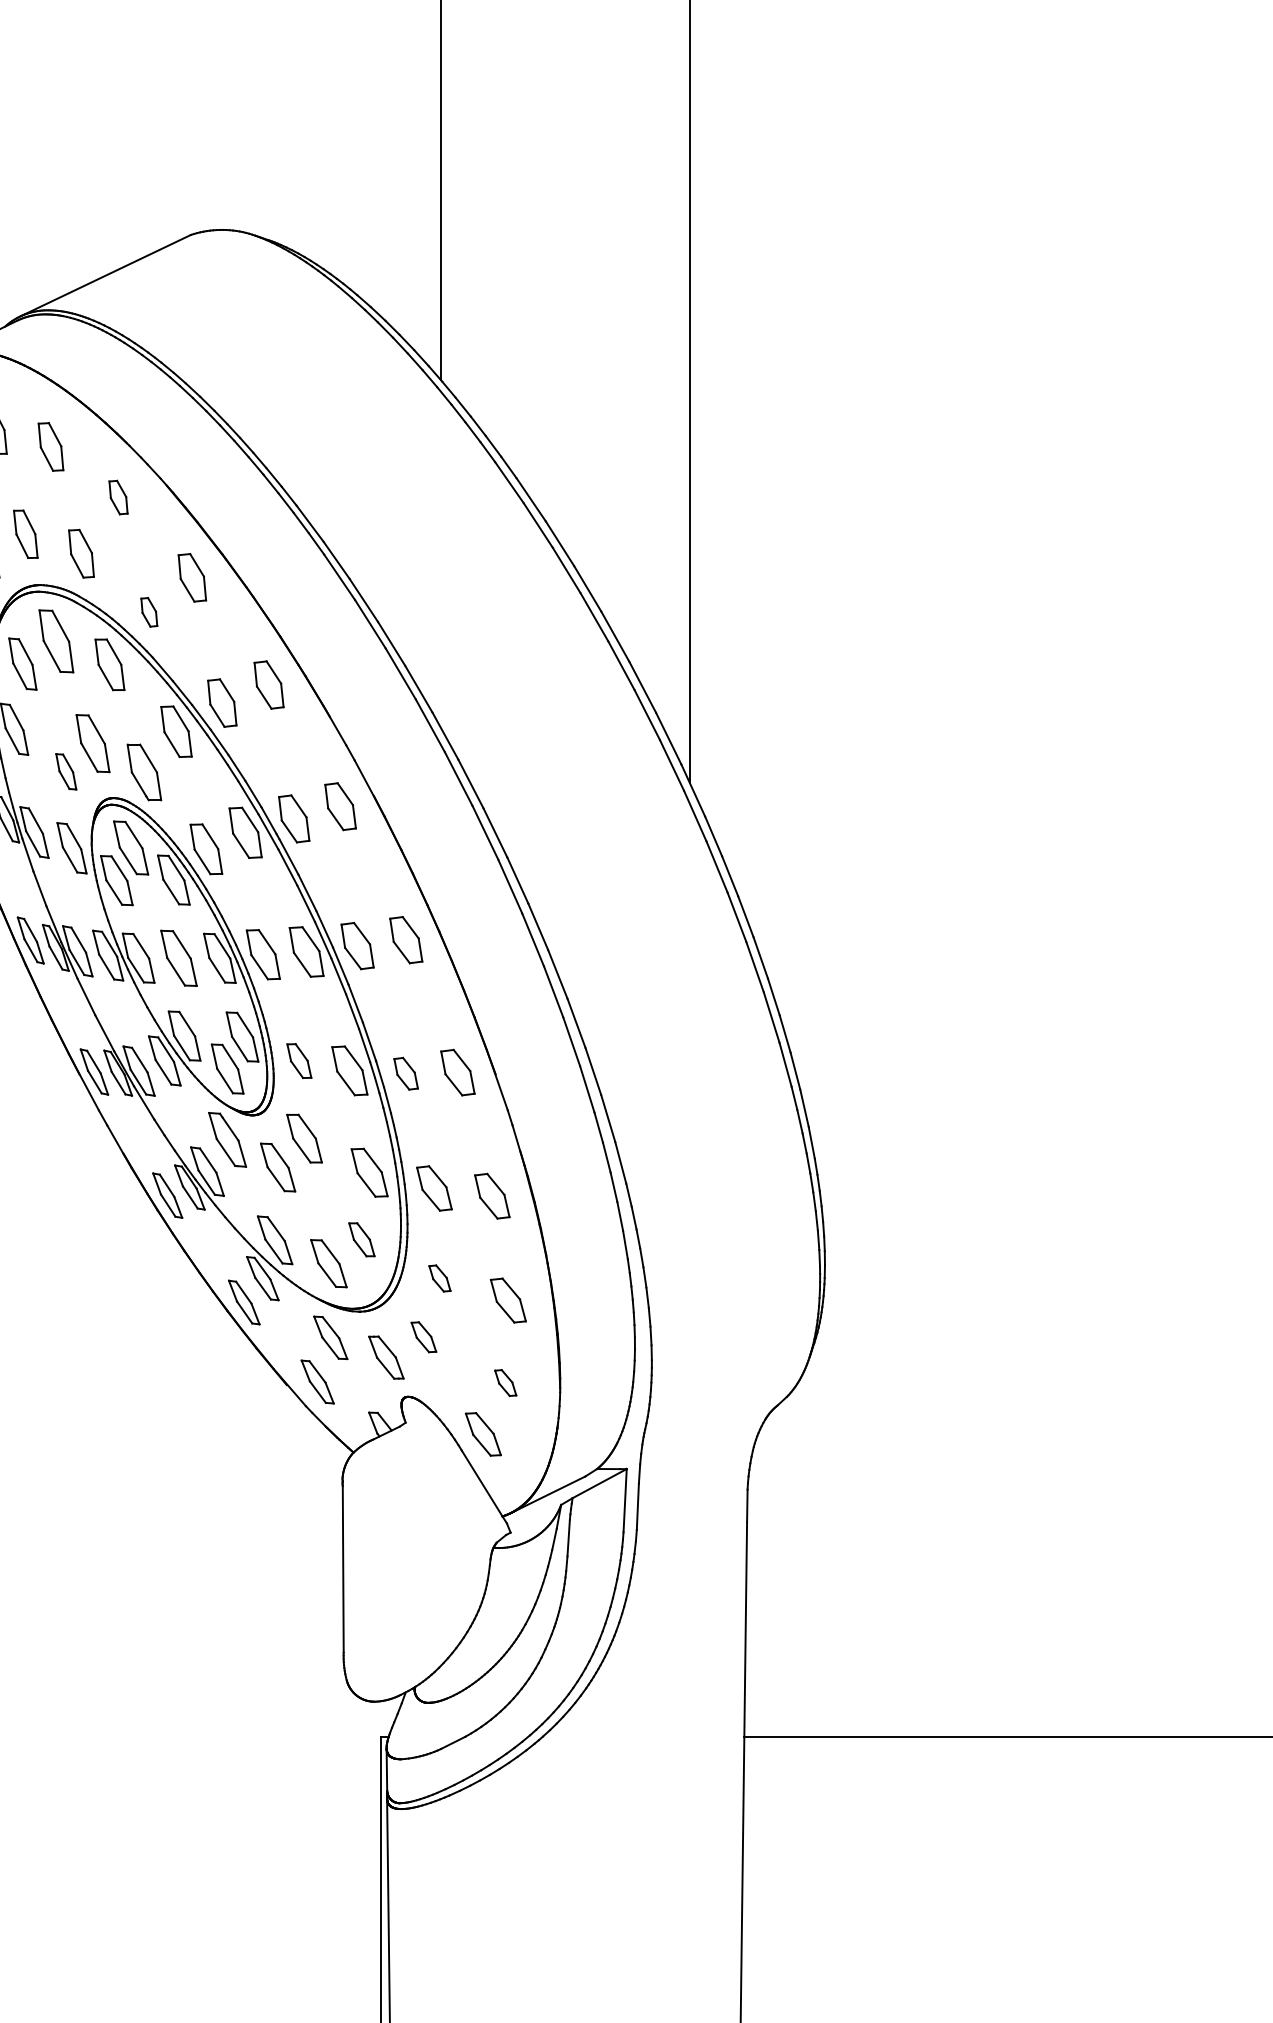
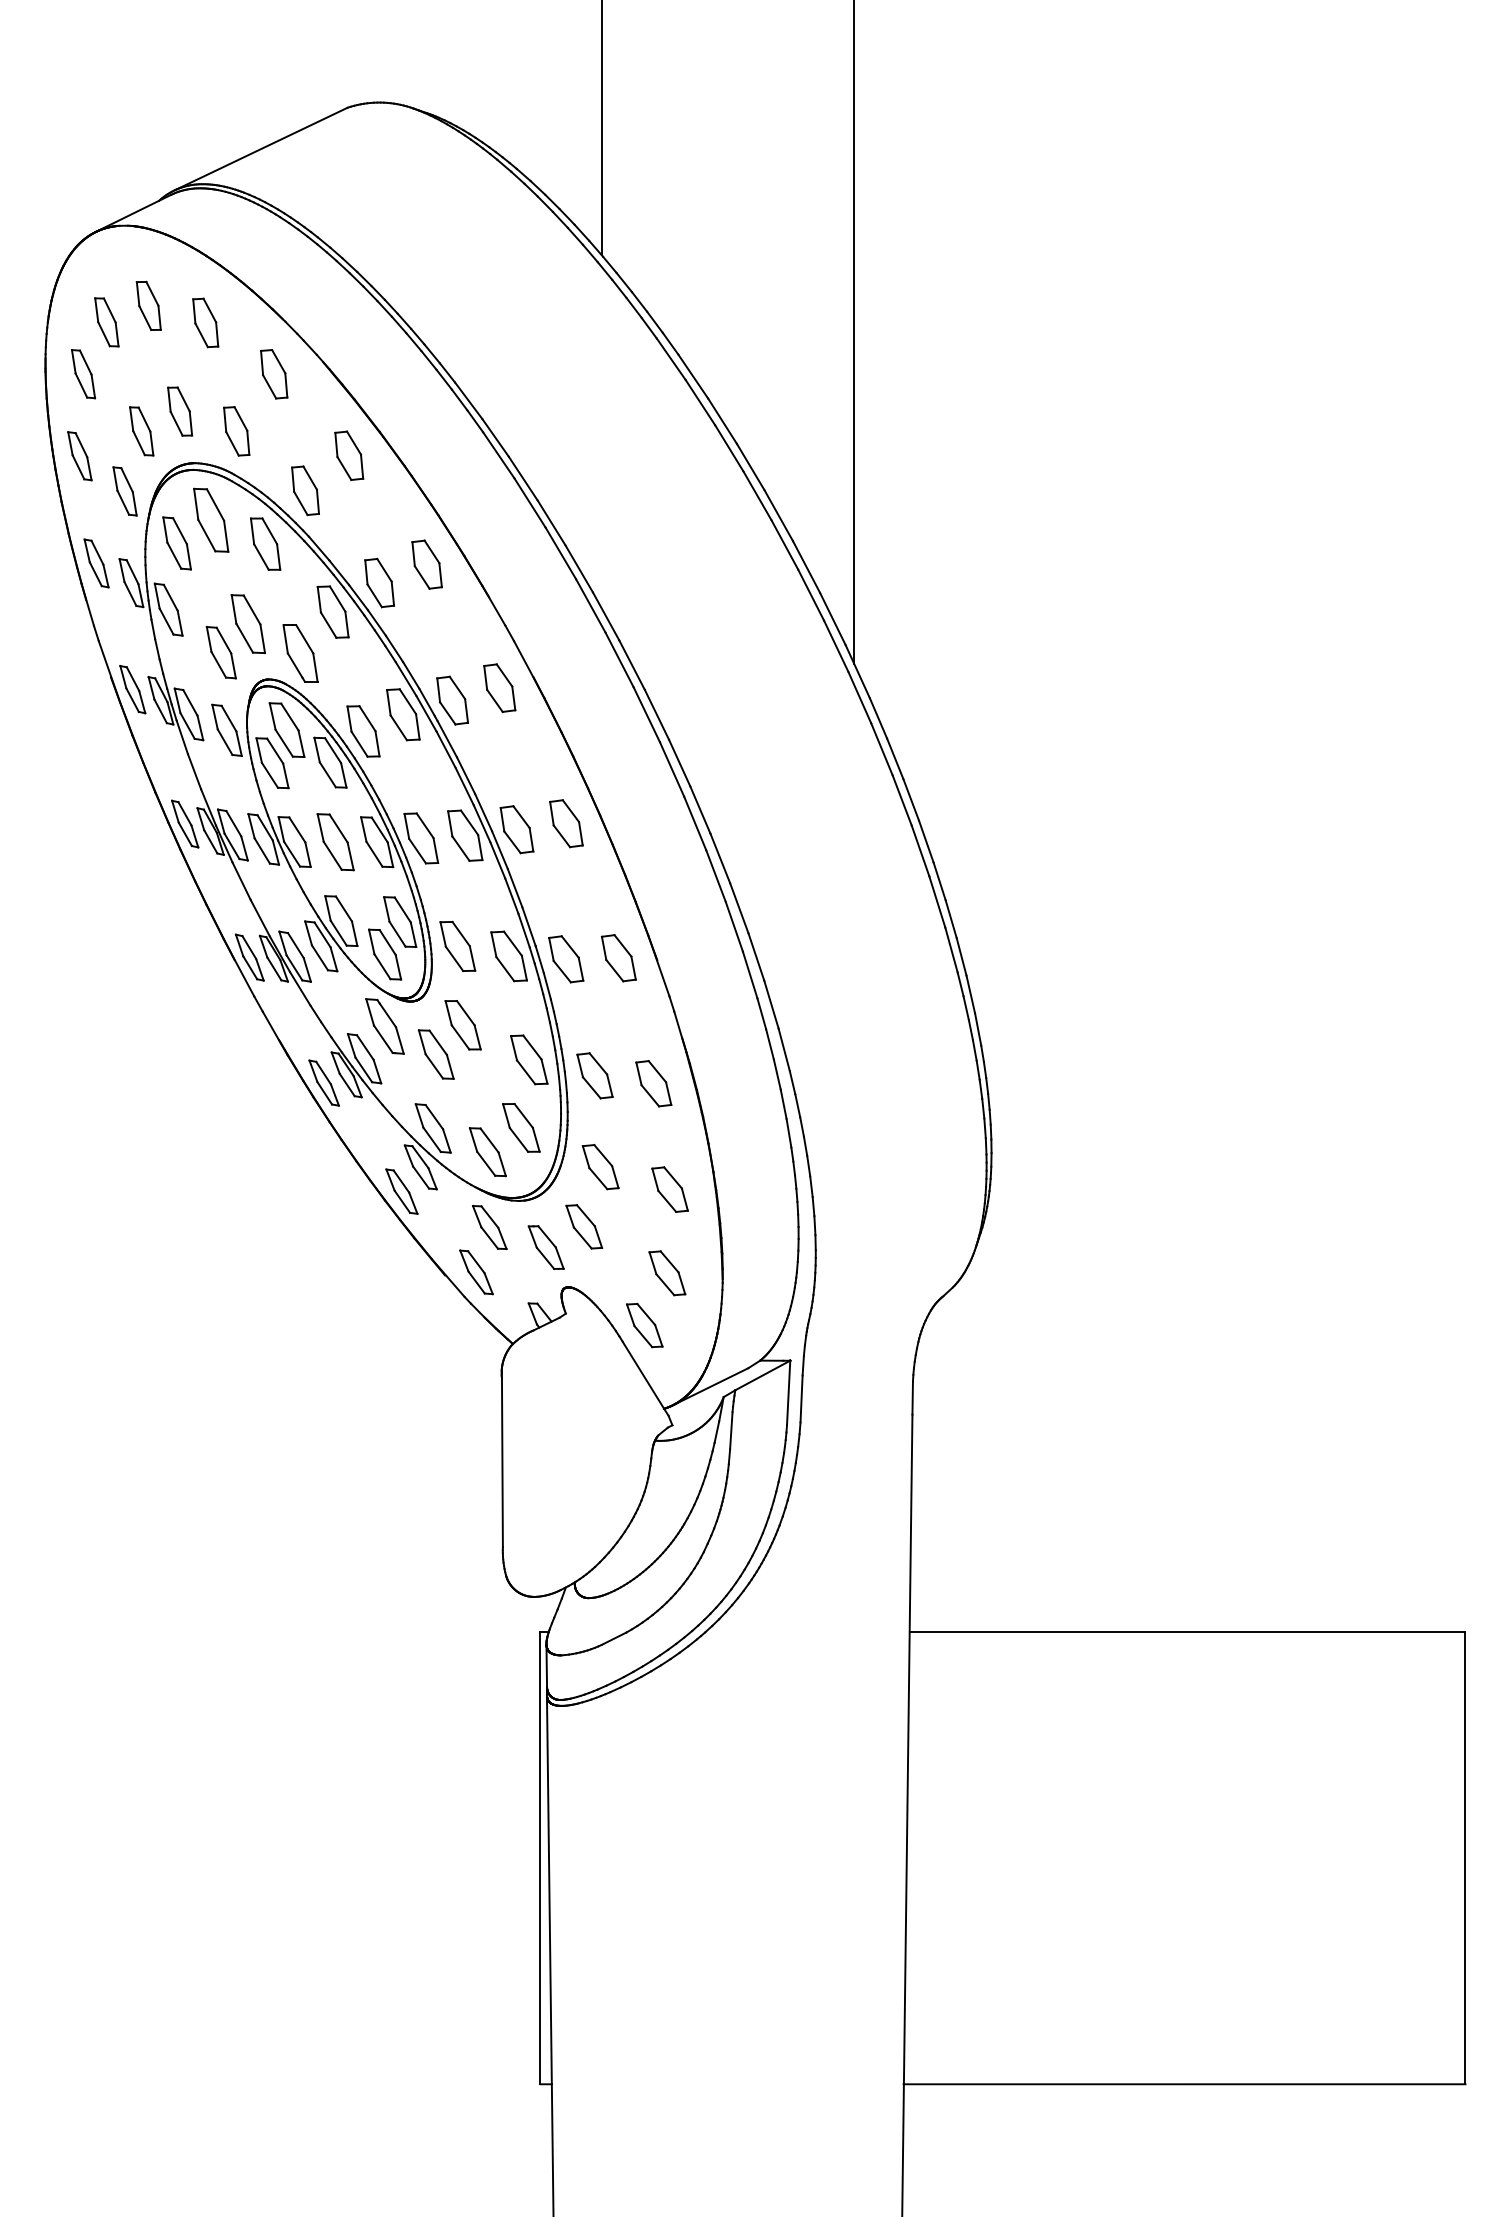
part: (118, 497) -> (274, 374), size x1.43
part: (149, 611) -> (305, 490), size x1.67
part: (65, 771) -> (220, 652), size x1.43
part: (298, 1061) -> (457, 946), size x1.43
part: (406, 1073) -> (566, 959), size x1.43
part: (362, 1239) -> (521, 1127), size x1.43
part: (439, 1278) -> (600, 1167), size x1.67
part: (424, 1336) -> (584, 1226), size x1.43
part: (505, 1383) -> (667, 1273), size x1.67

